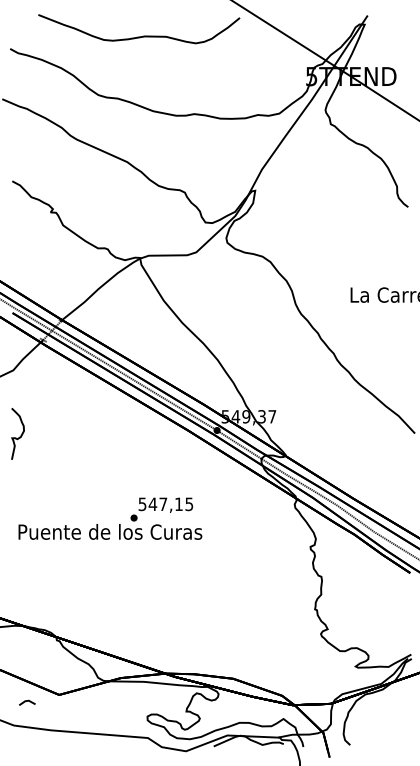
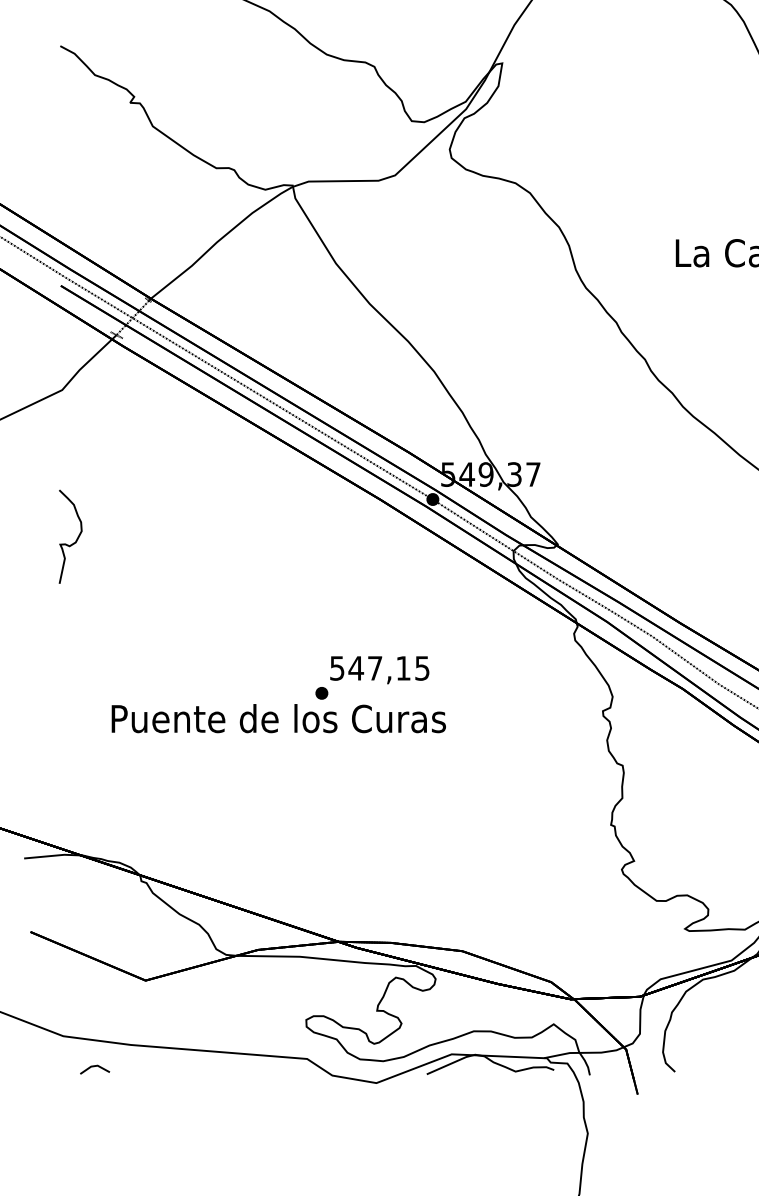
curve: (20, 435) -> (75, 539), moved
text: (110, 518) -> (278, 694), moved
line: (27, 701) -> (95, 1067), moved

